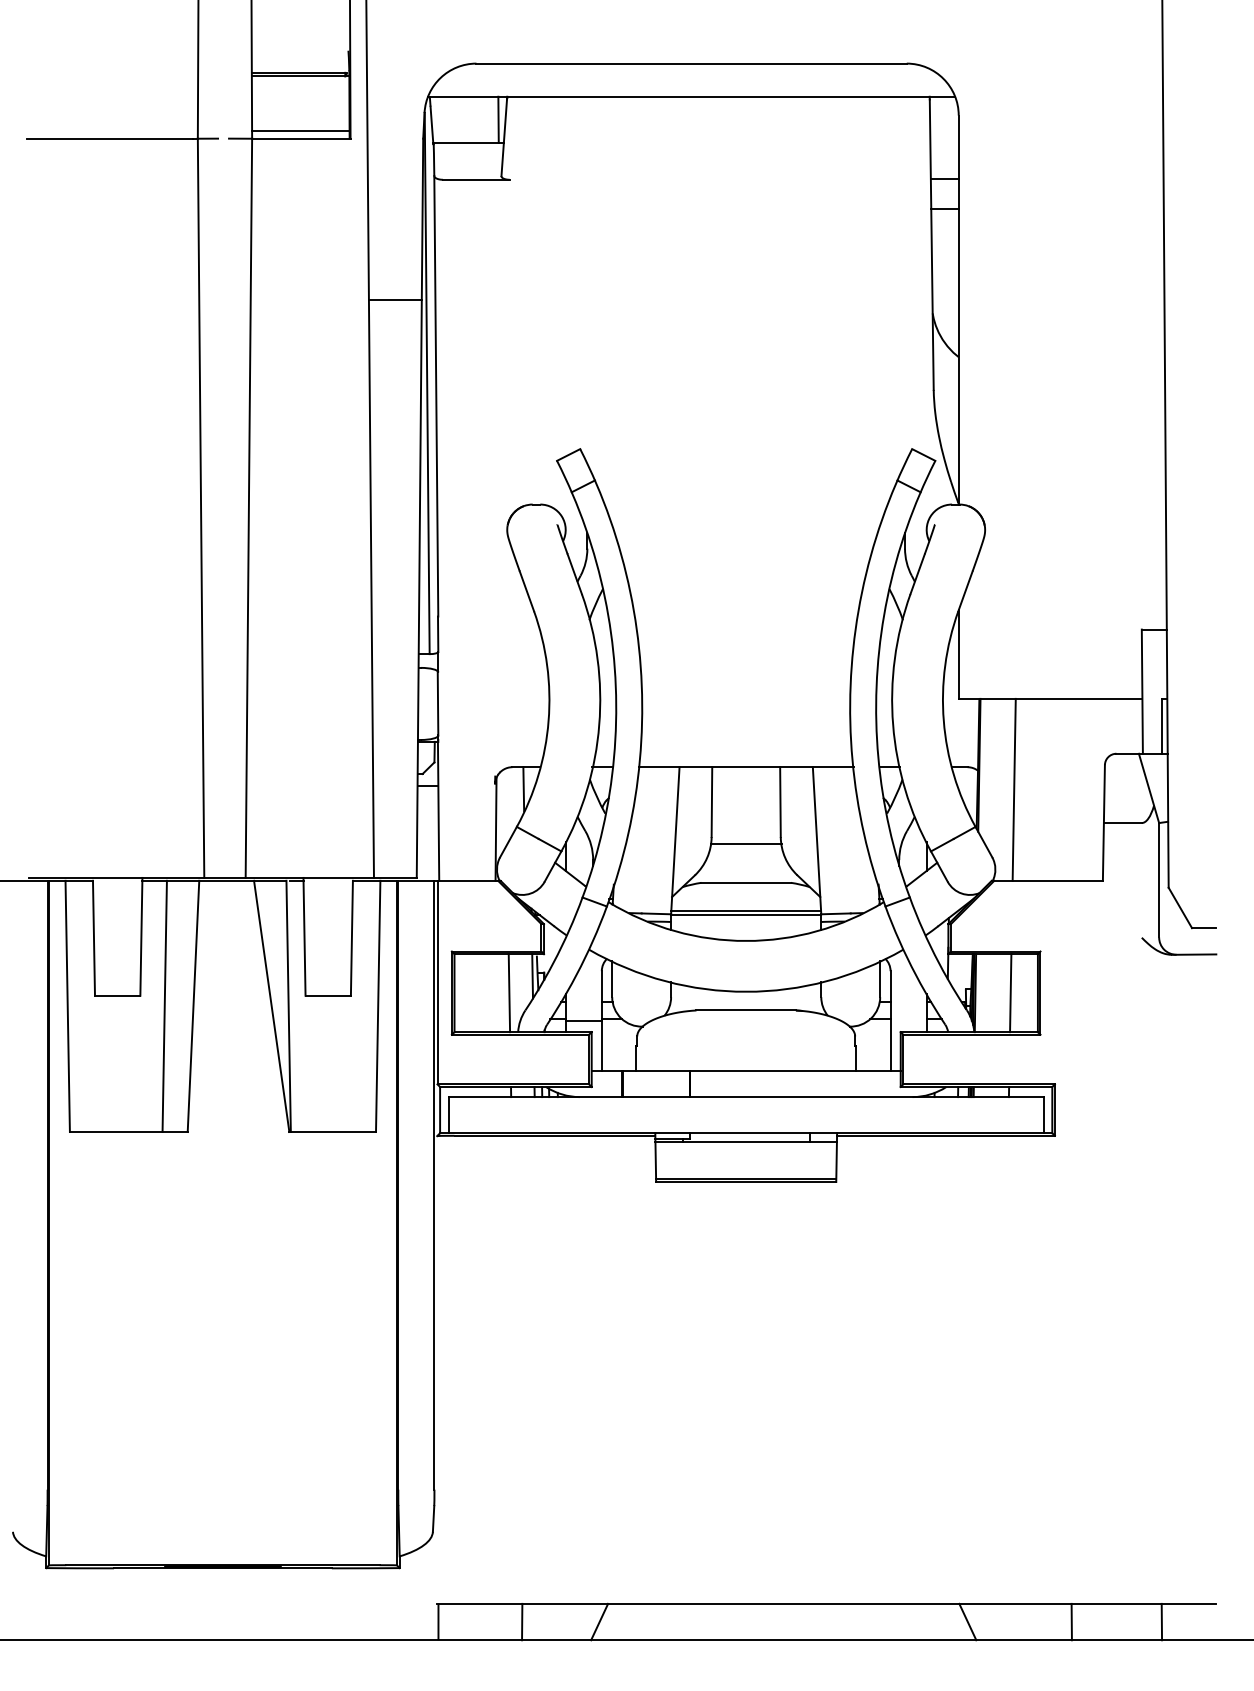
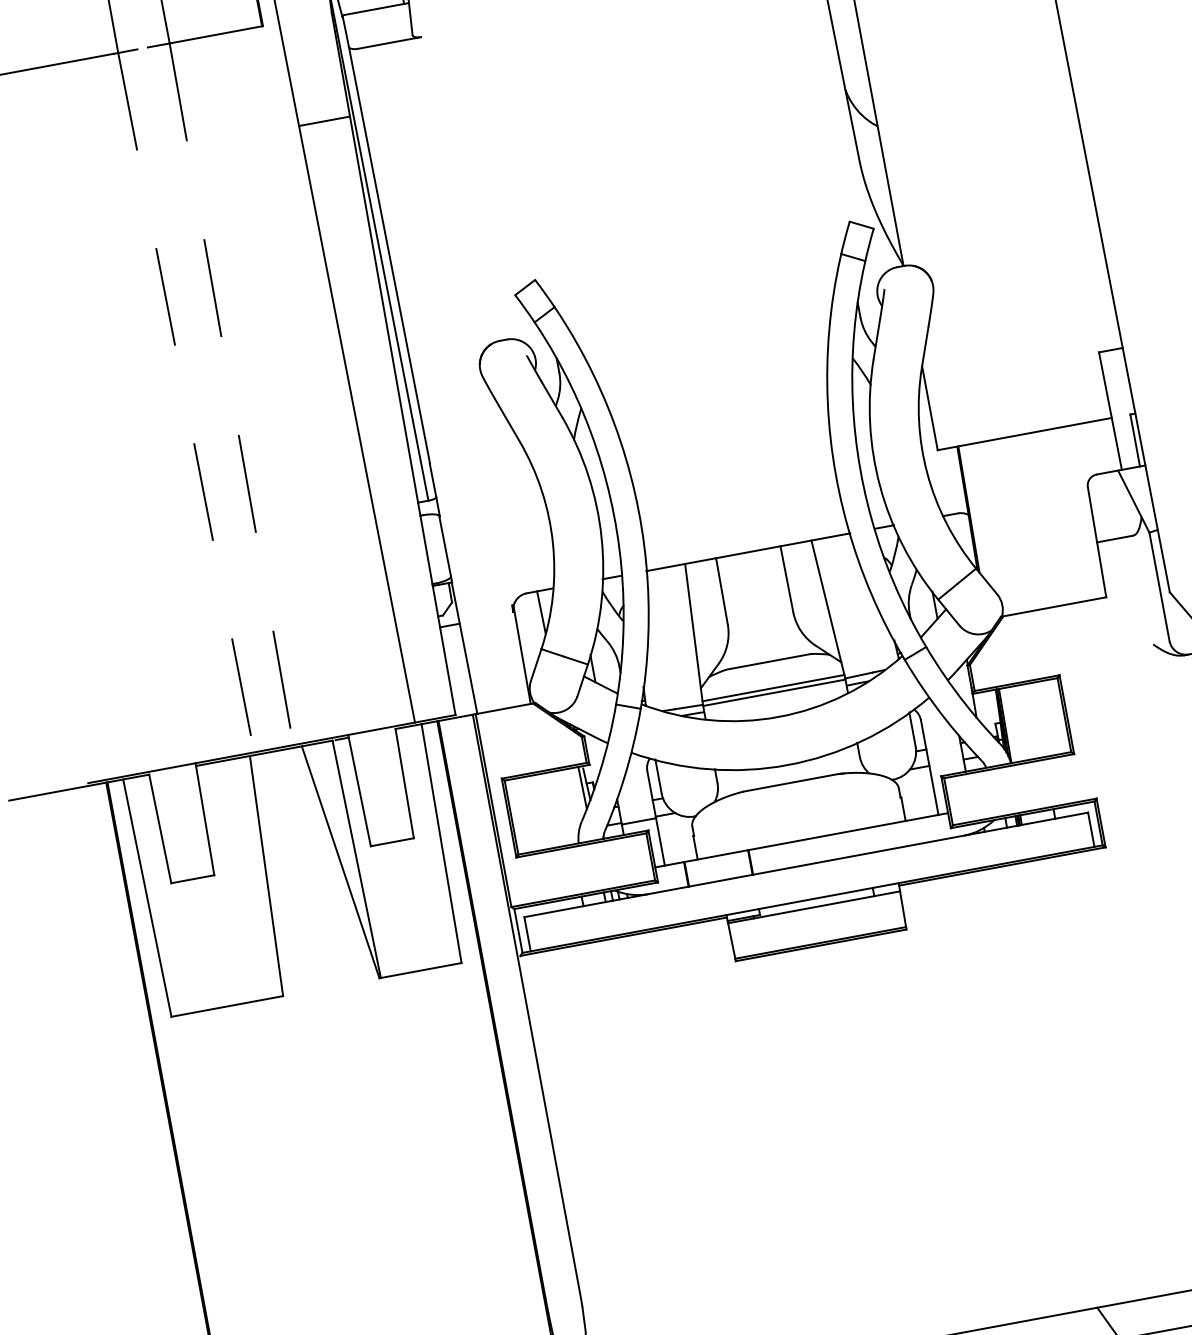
line: (300, 130) -> (214, 27), removed
line: (394, 300) -> (323, 121), moved
line: (201, 508) -> (186, 402), solid -> dashed
line: (248, 508) -> (231, 394), solid -> dashed
line: (1013, 789) -> (1005, 526), removed
line: (745, 844) -> (761, 625), removed
line: (509, 993) -> (563, 808), removed
line: (1010, 993) -> (1038, 720), removed
line: (164, 1006) -> (239, 881), removed

